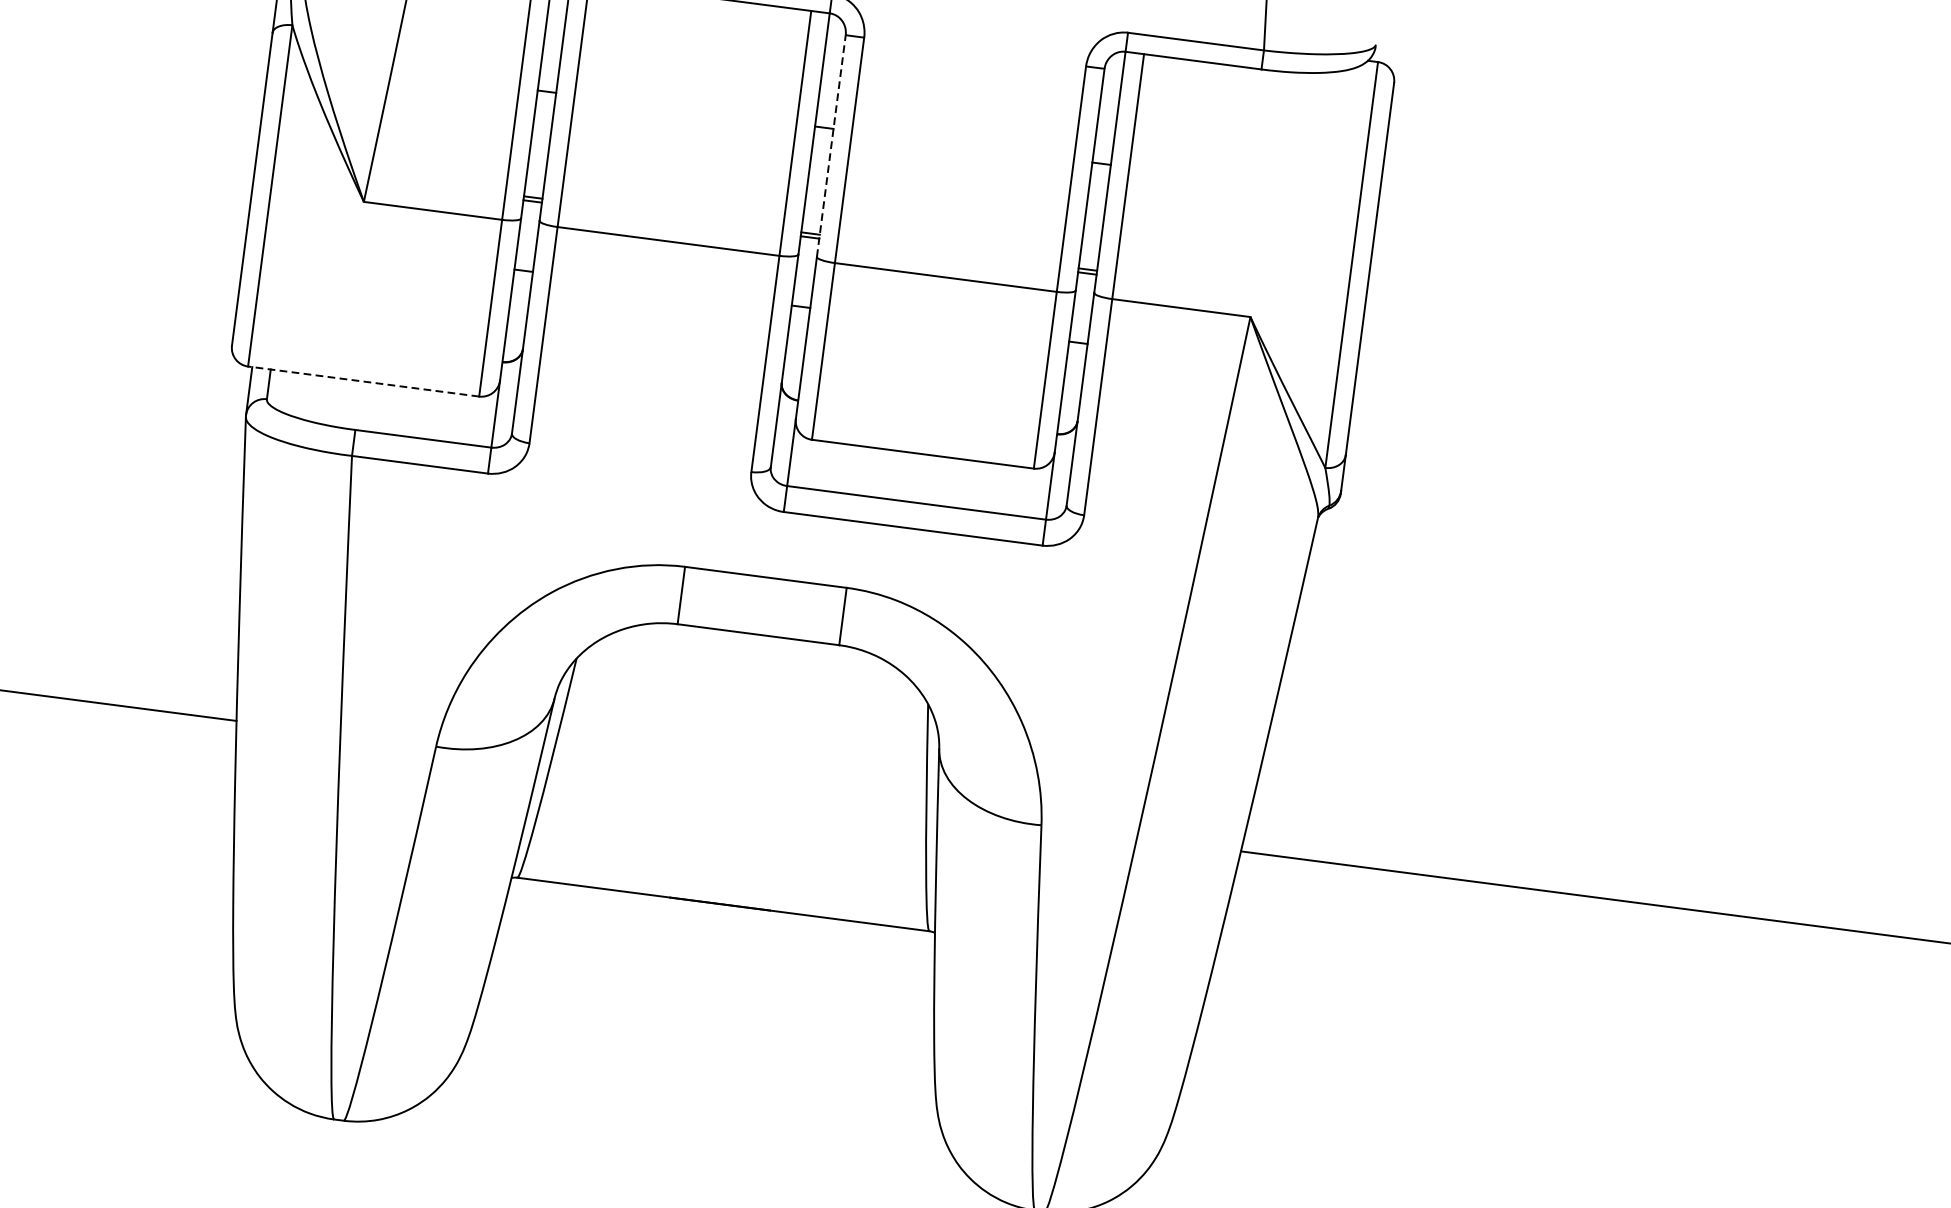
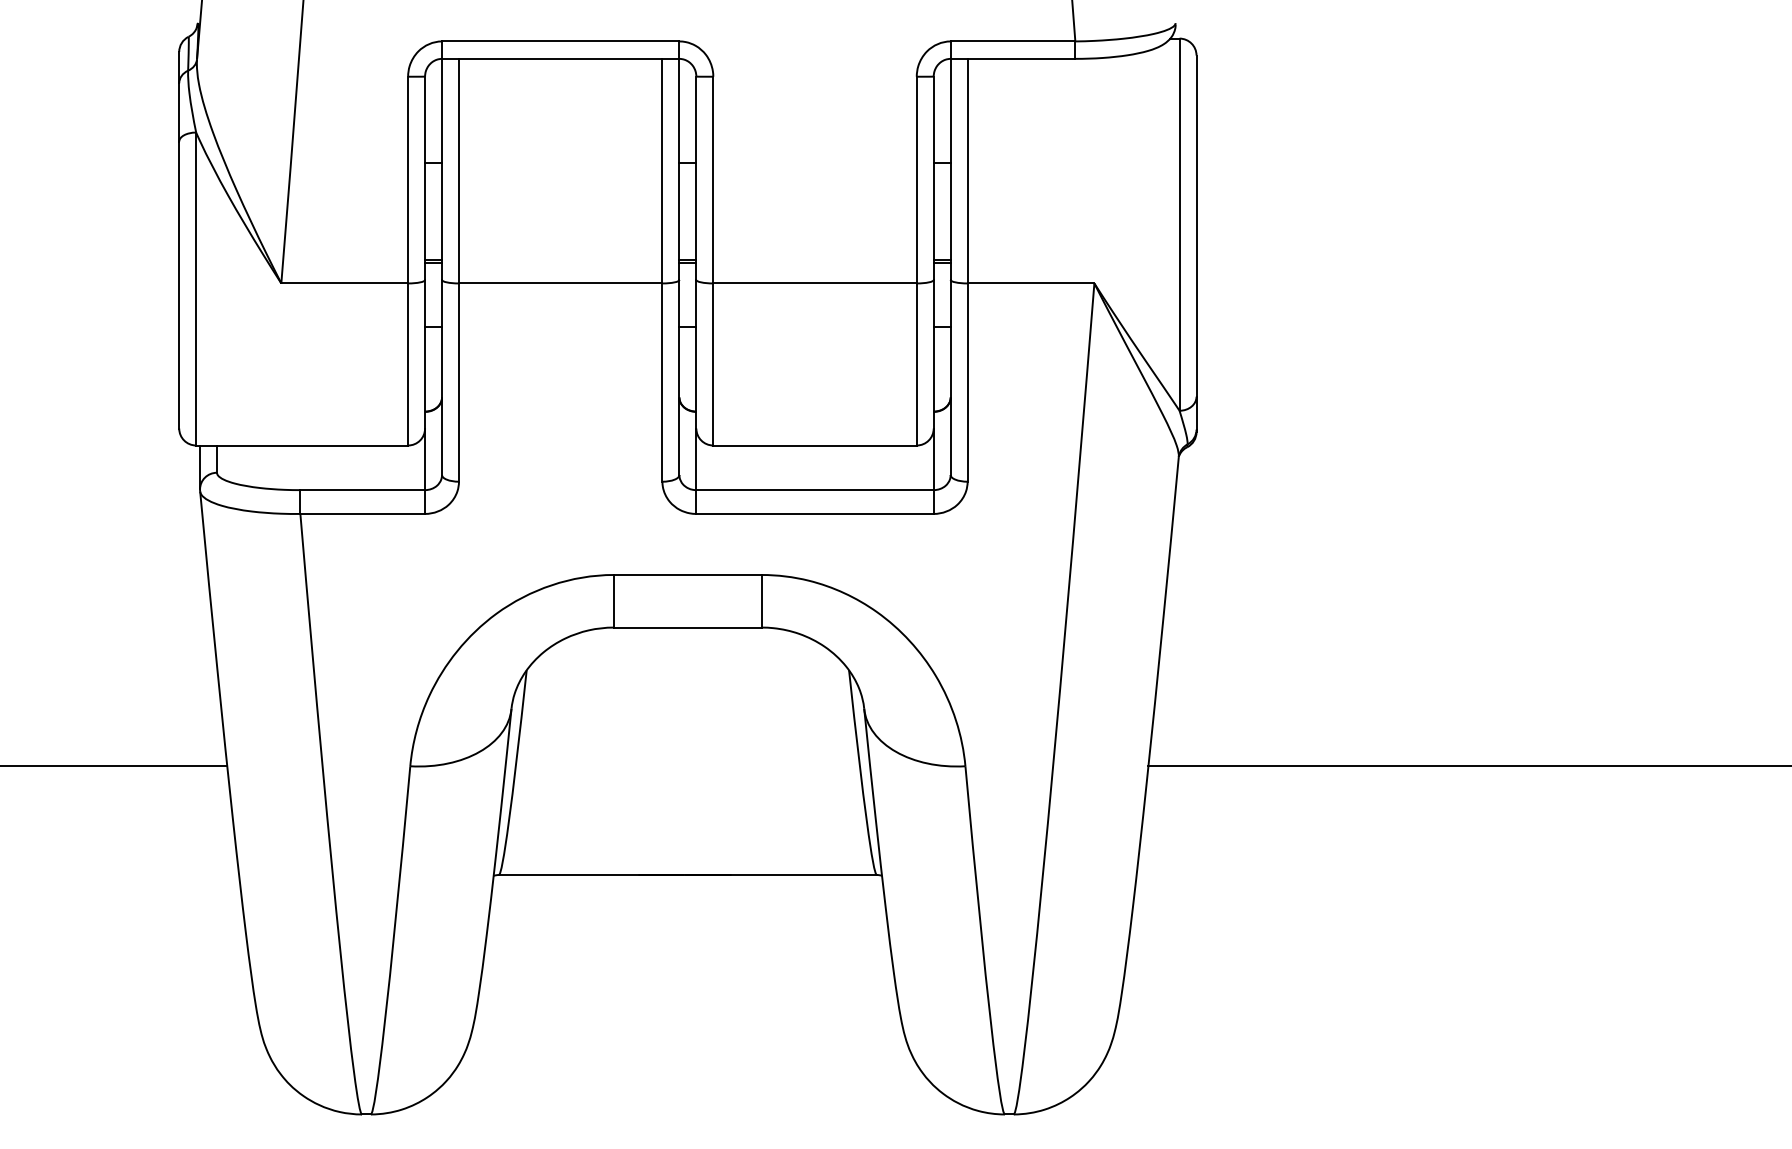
line: (831, 146) -> (696, 178), dashed -> solid
line: (364, 381) -> (302, 445), dashed -> solid

